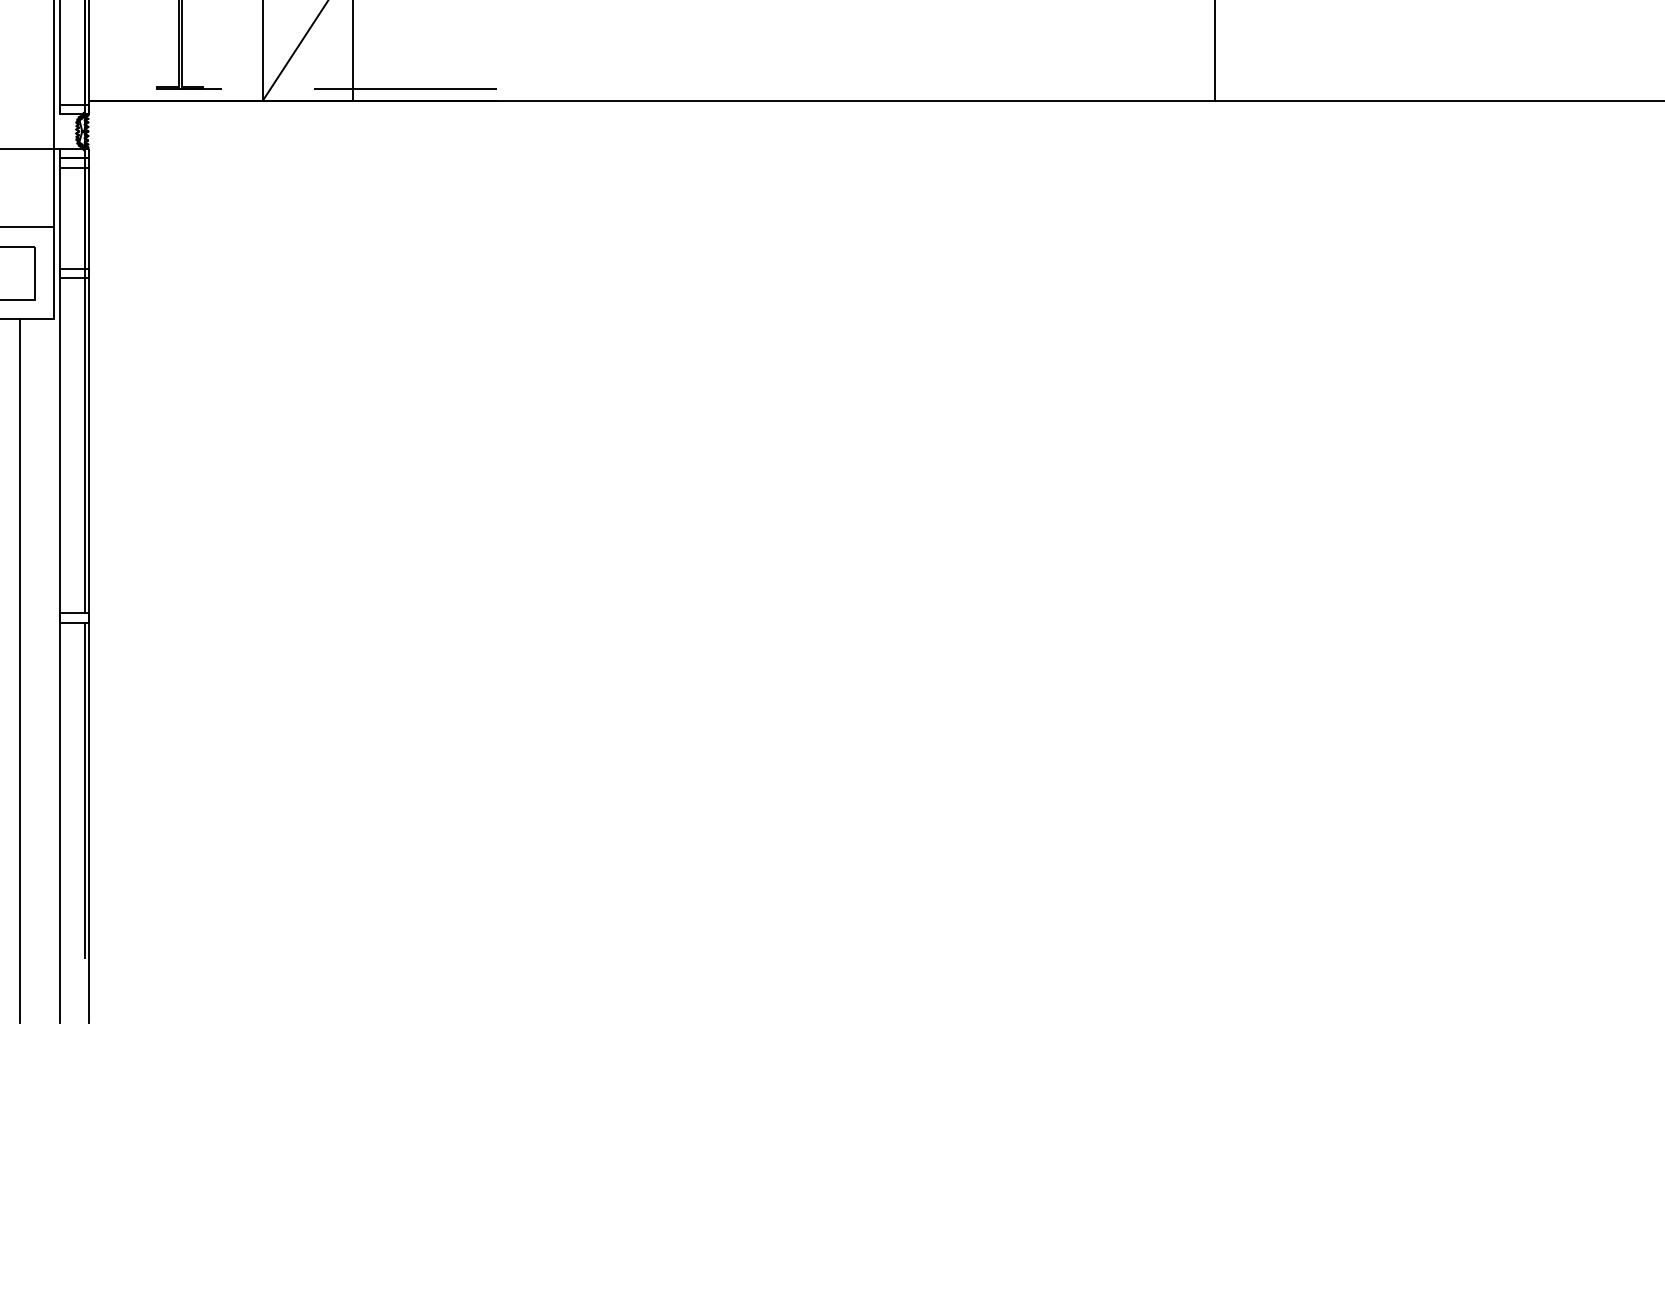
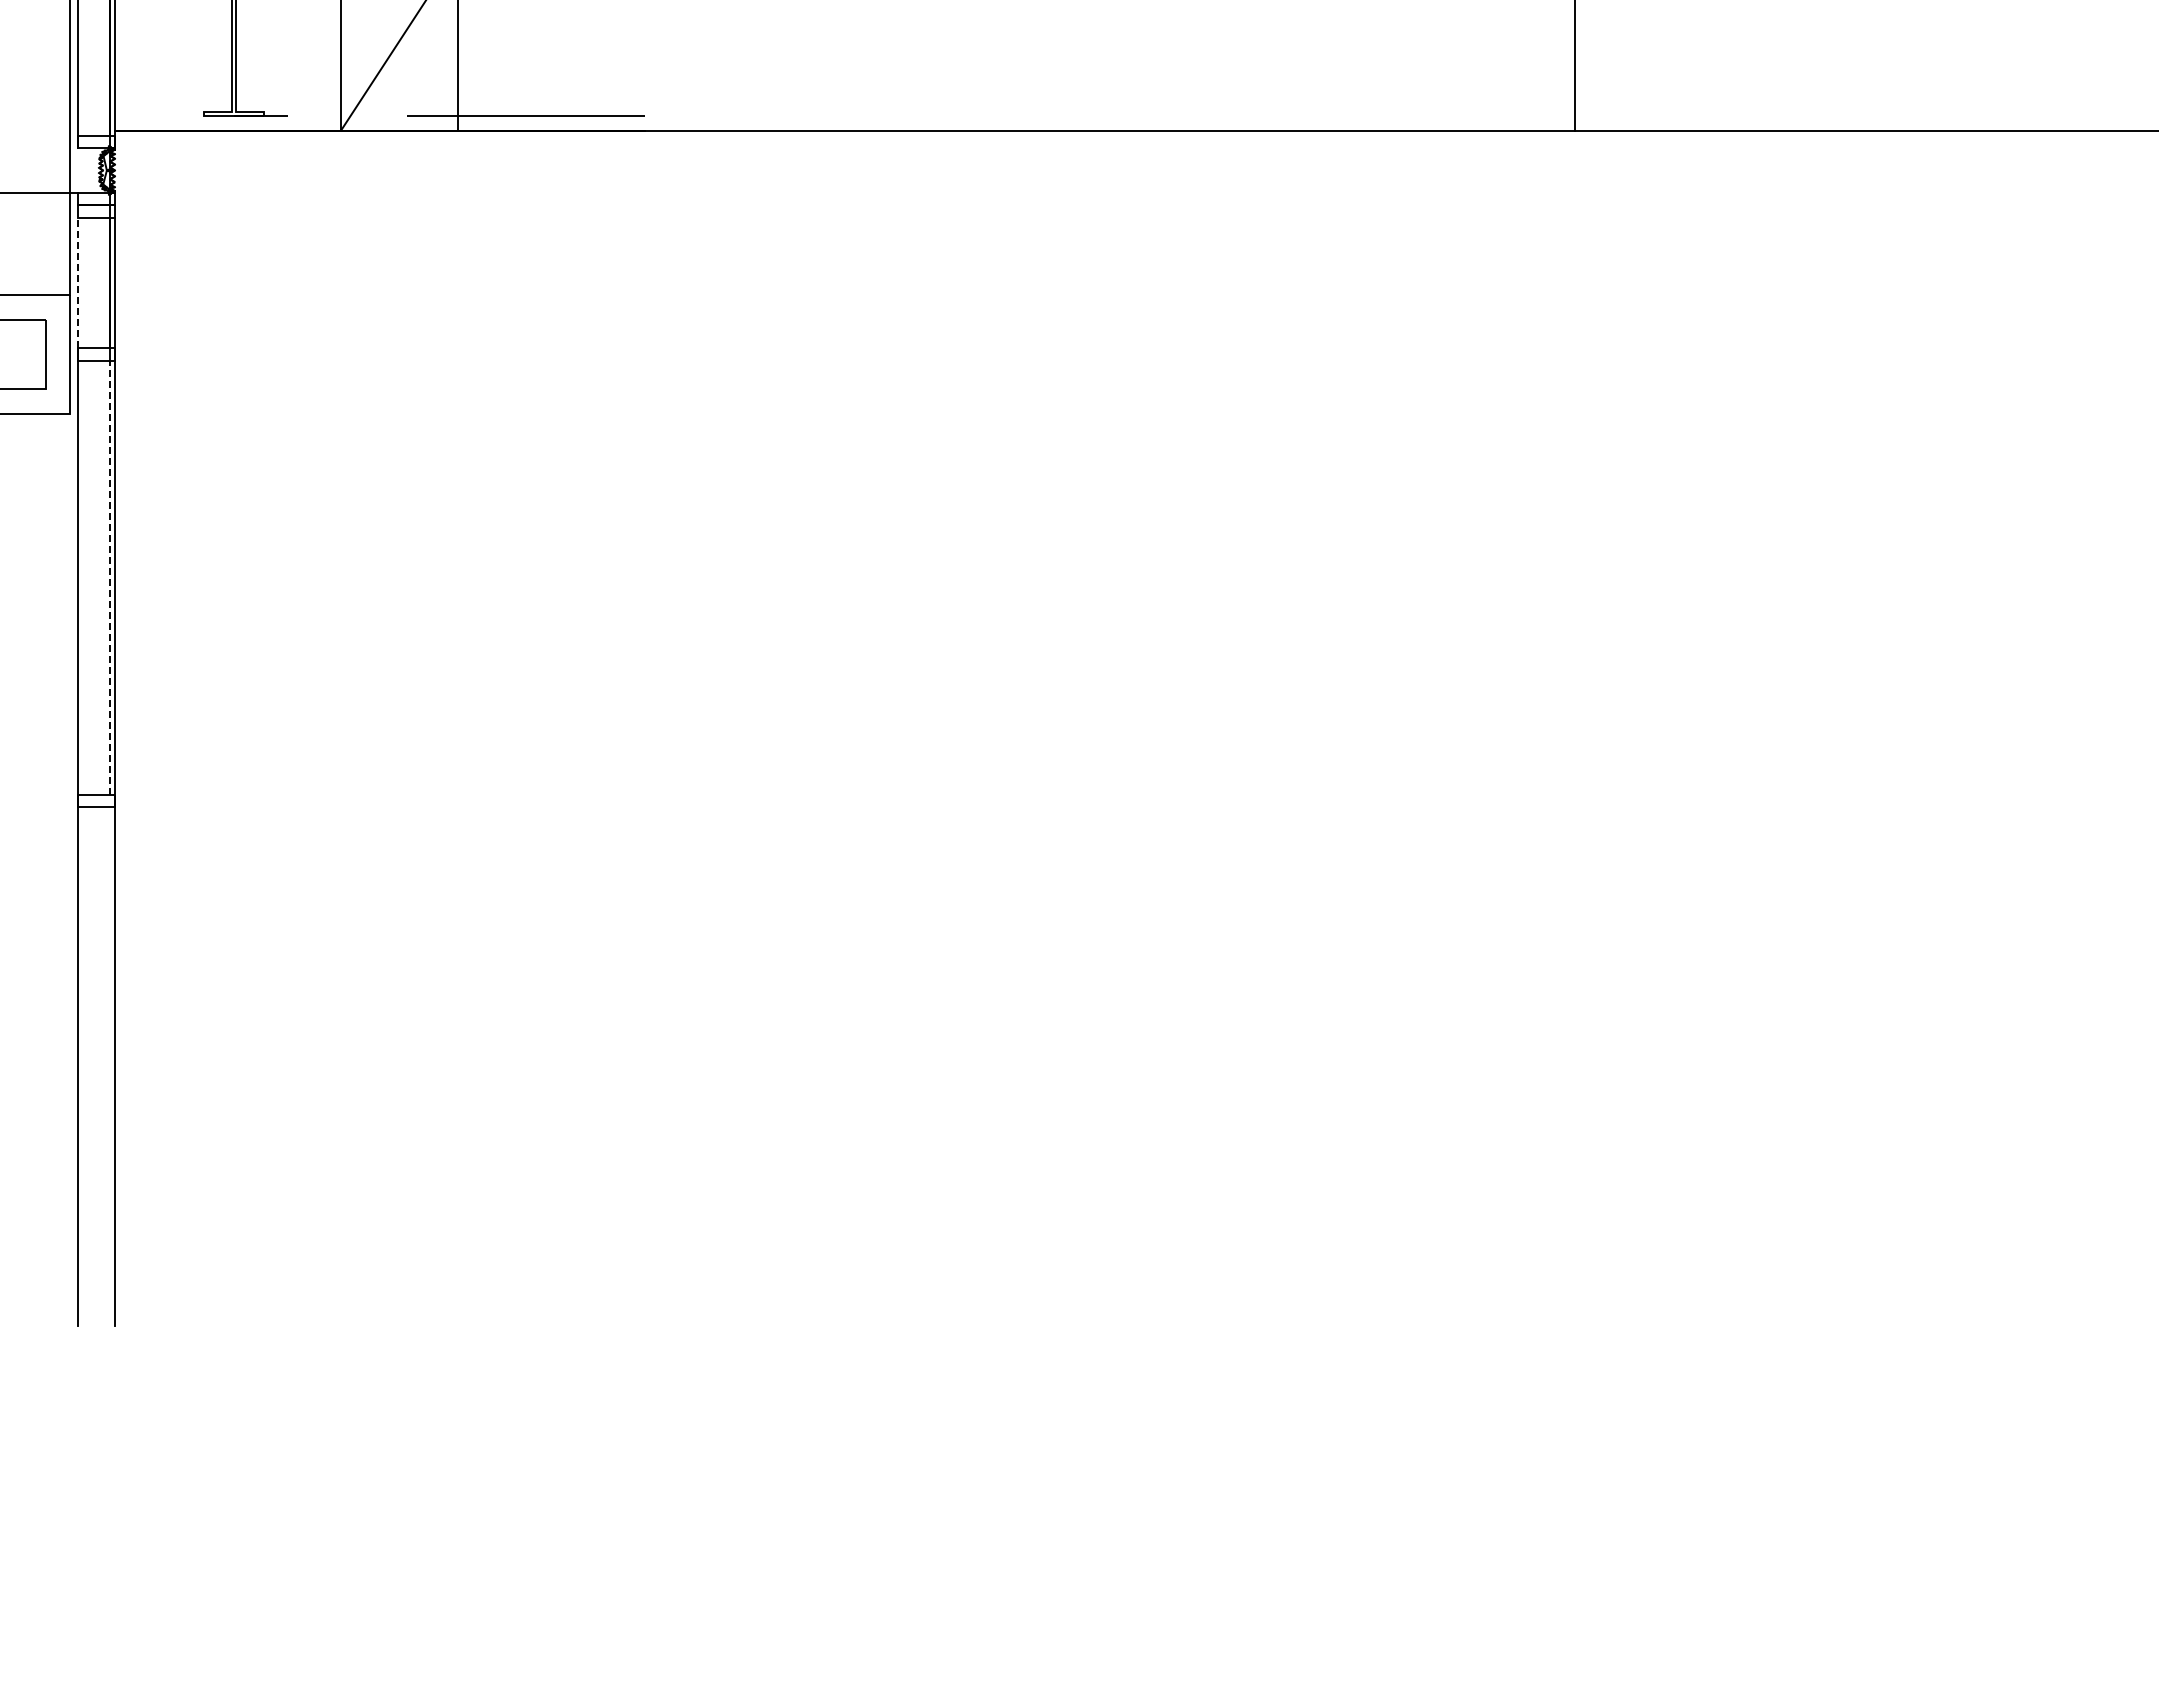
line: (59, 217) -> (77, 282), solid -> dashed
line: (85, 445) -> (110, 577), solid -> dashed
line: (19, 670) -> (25, 869), removed
line: (85, 790) -> (110, 1024), removed

